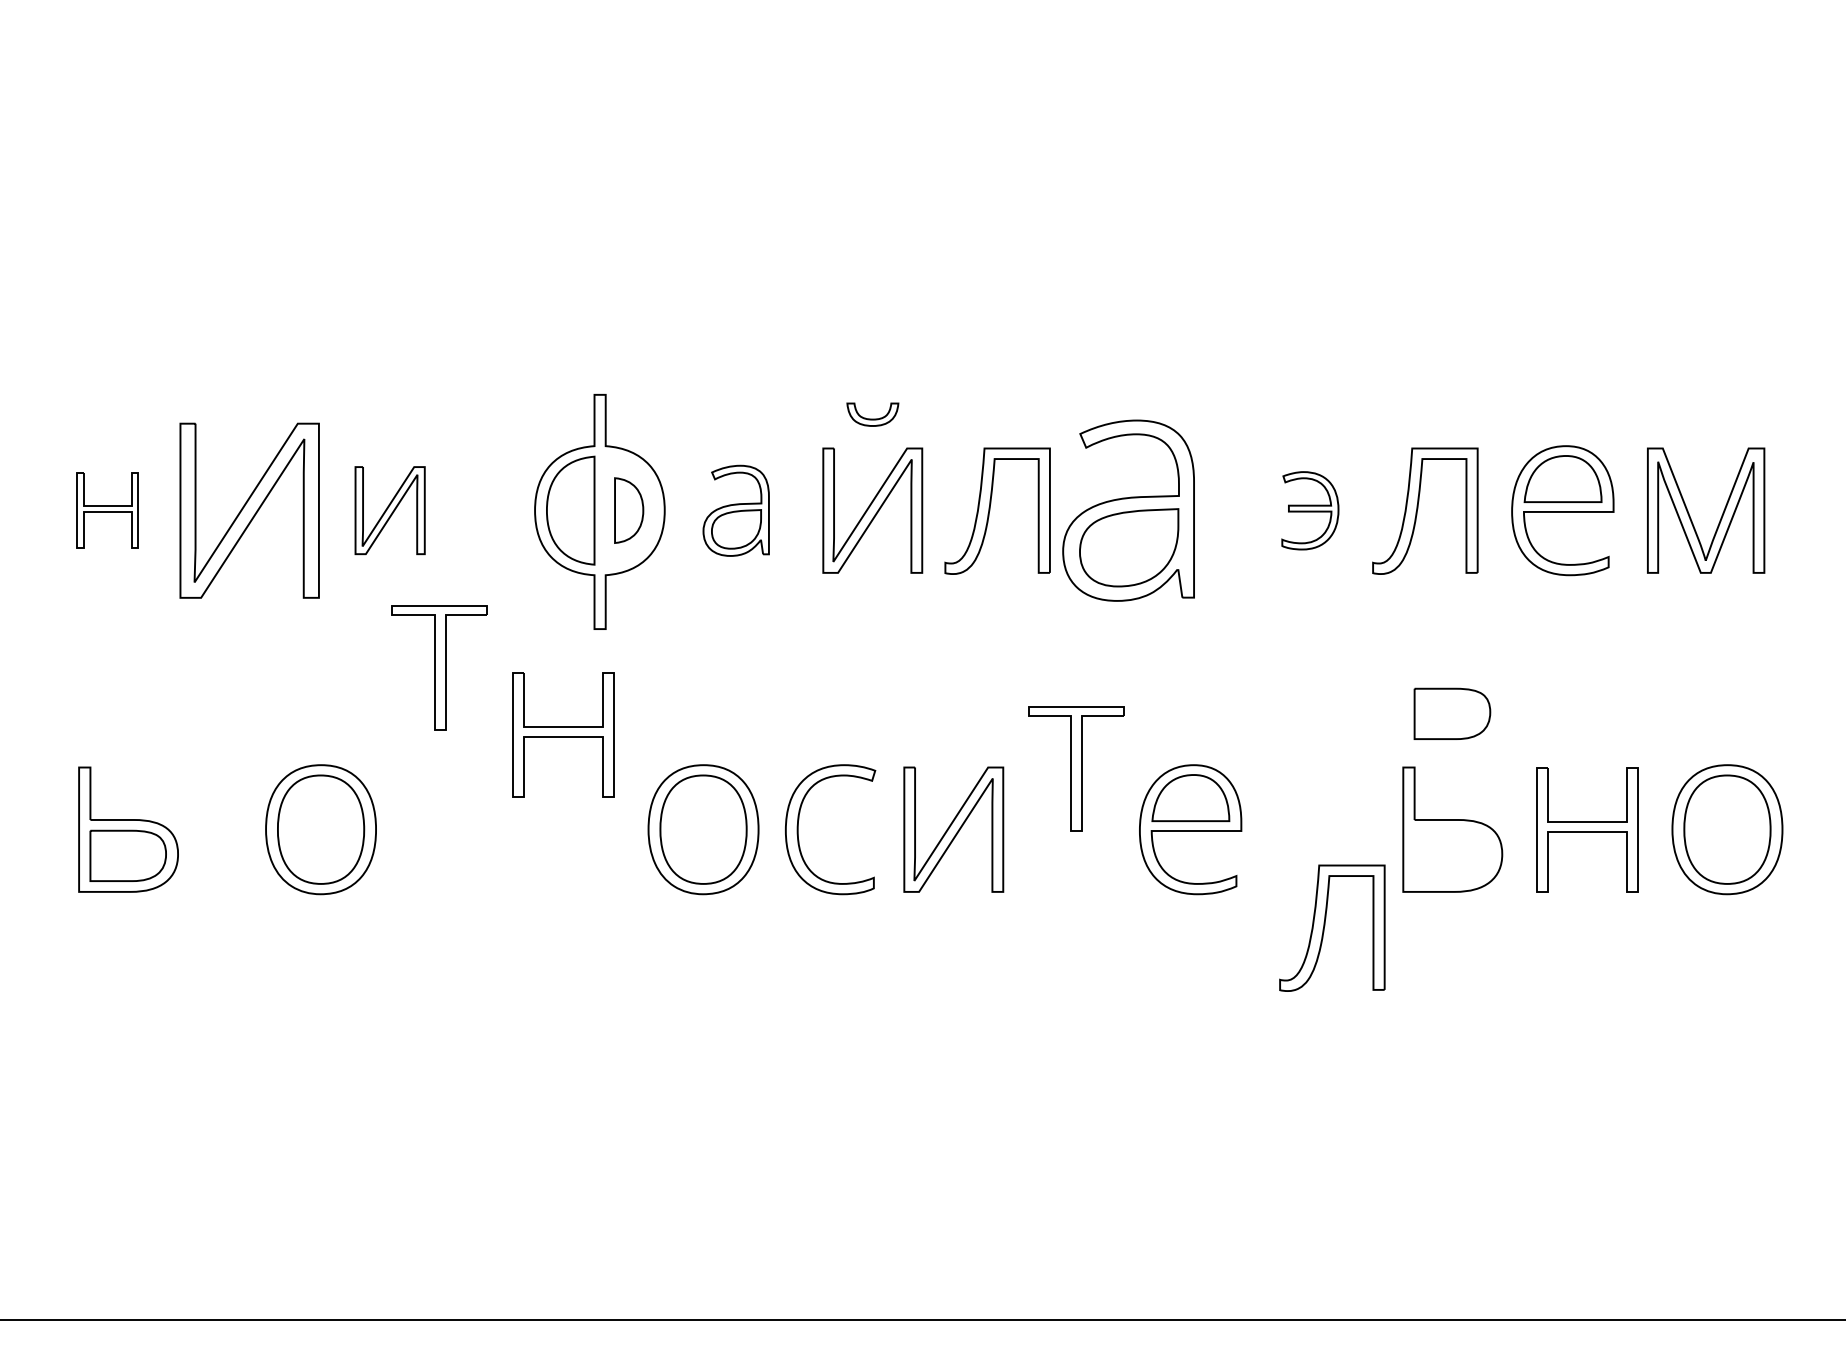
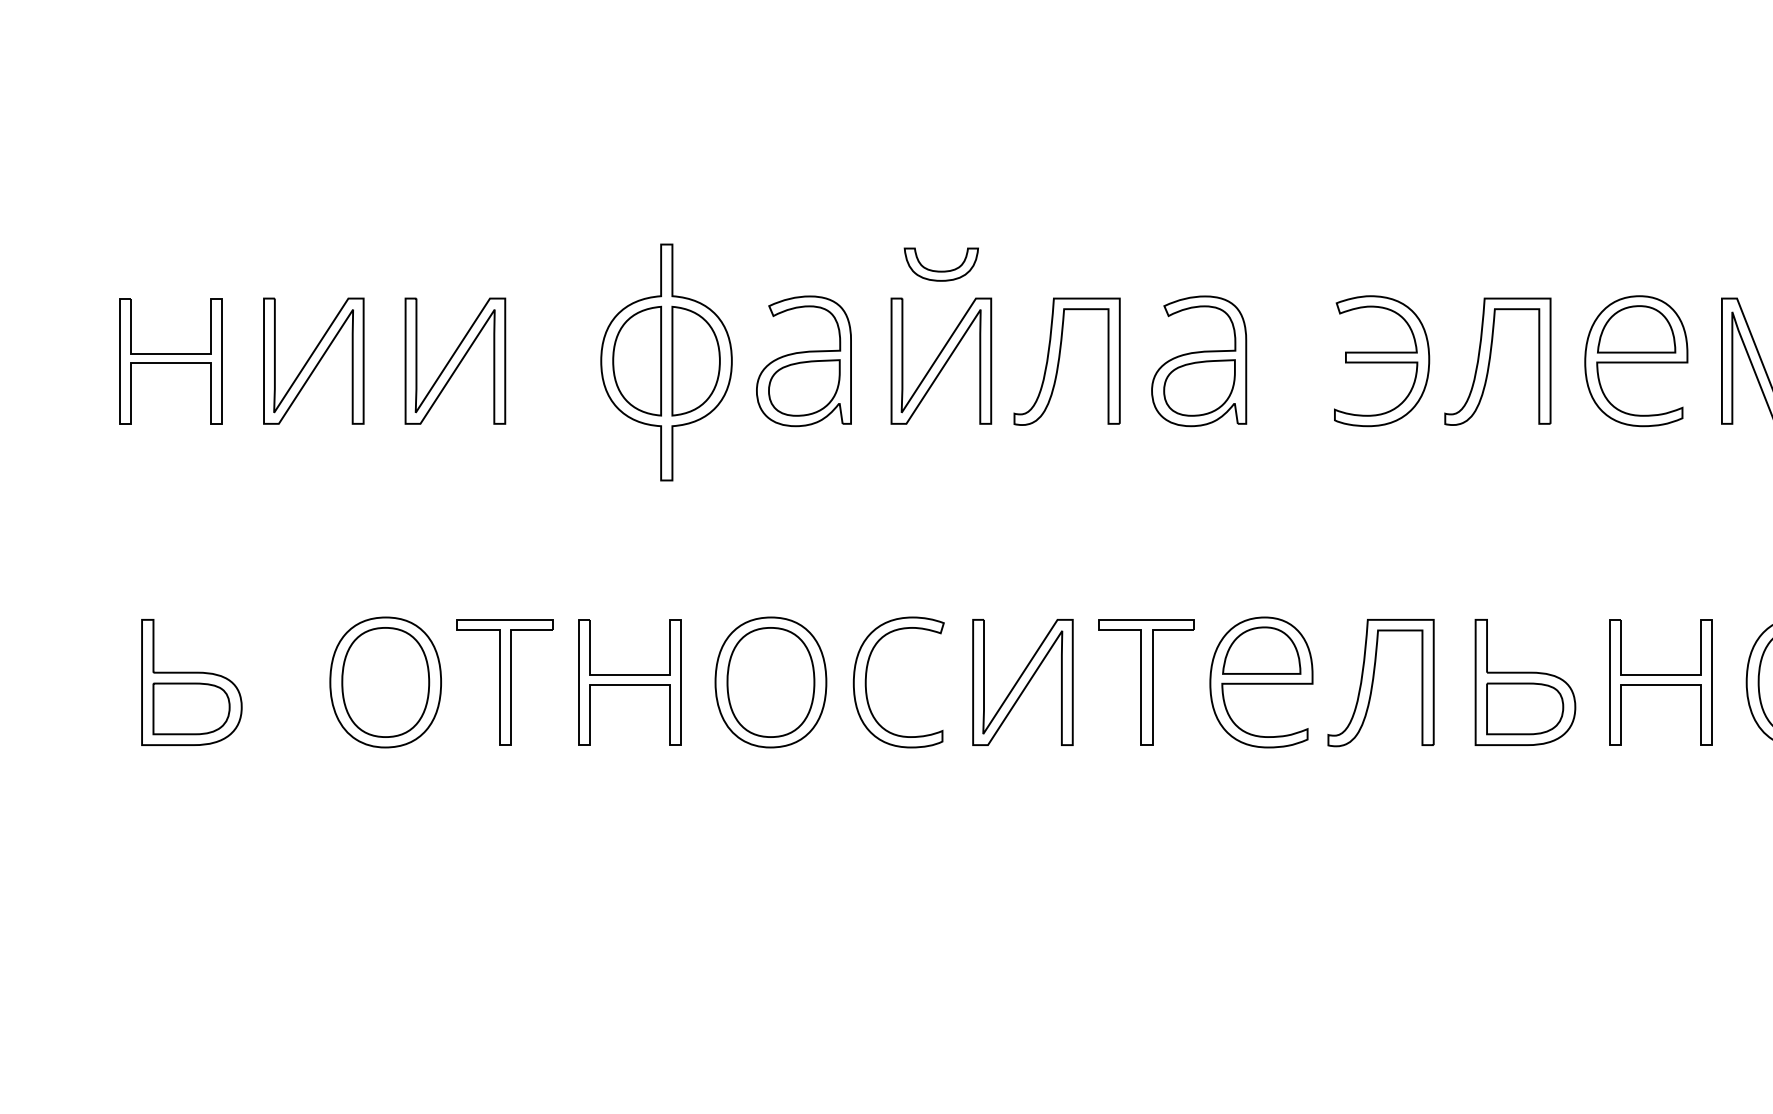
part: (872, 414) -> (941, 264), size x1.43
part: (107, 510) -> (170, 361), size x1.67
part: (249, 510) -> (313, 361), size x0.71
part: (389, 510) -> (454, 361), size x1.43
part: (628, 510) -> (695, 361), size x1.67
part: (735, 510) -> (803, 361), size x1.43
part: (1128, 510) -> (1198, 361), size x0.71
part: (1310, 510) -> (1382, 361), size x1.67
part: (439, 667) -> (505, 682), moved
part: (1452, 713) -> (1525, 708), moved
part: (563, 734) -> (629, 682), moved
part: (1076, 768) -> (1146, 682), moved
part: (1325, 926) -> (1374, 681), moved

